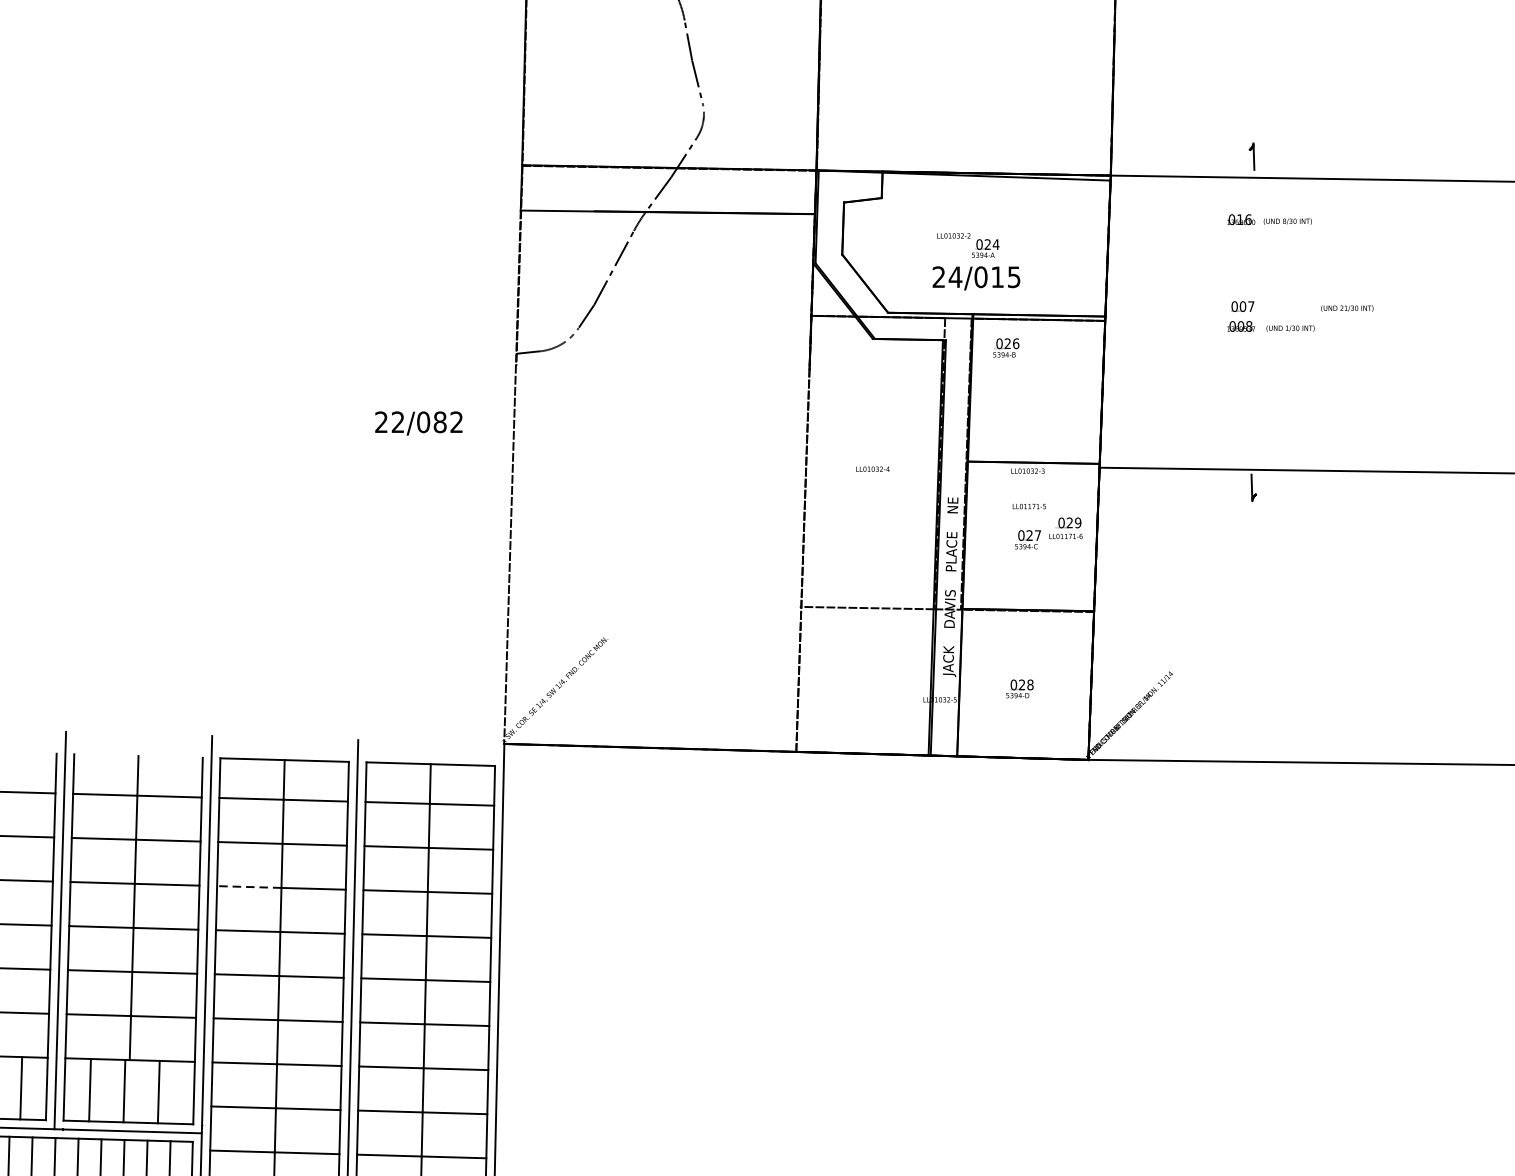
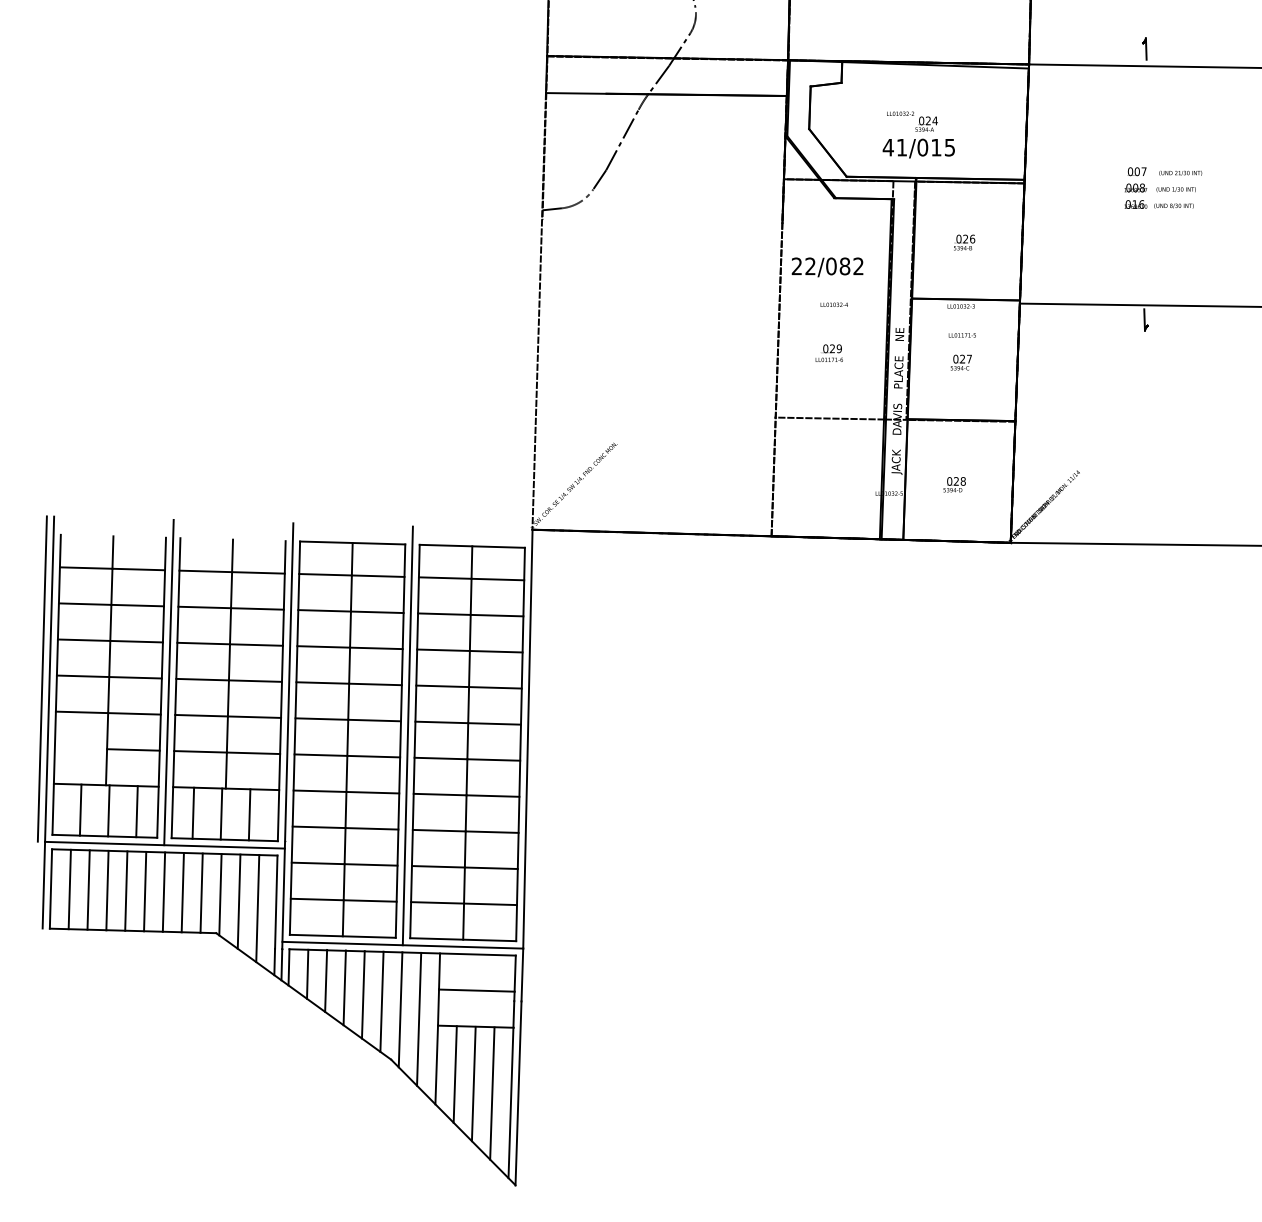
text: (1268, 219) -> (1158, 204), moved
text: (946, 277) -> (894, 147), 24/015 -> 41/015
text: (1347, 307) -> (1180, 172), moved
text: (1006, 347) -> (964, 242), moved
text: (418, 423) -> (827, 267), moved
text: (1064, 527) -> (828, 352), moved
line: (249, 886) -> (323, 646), dashed -> solid

